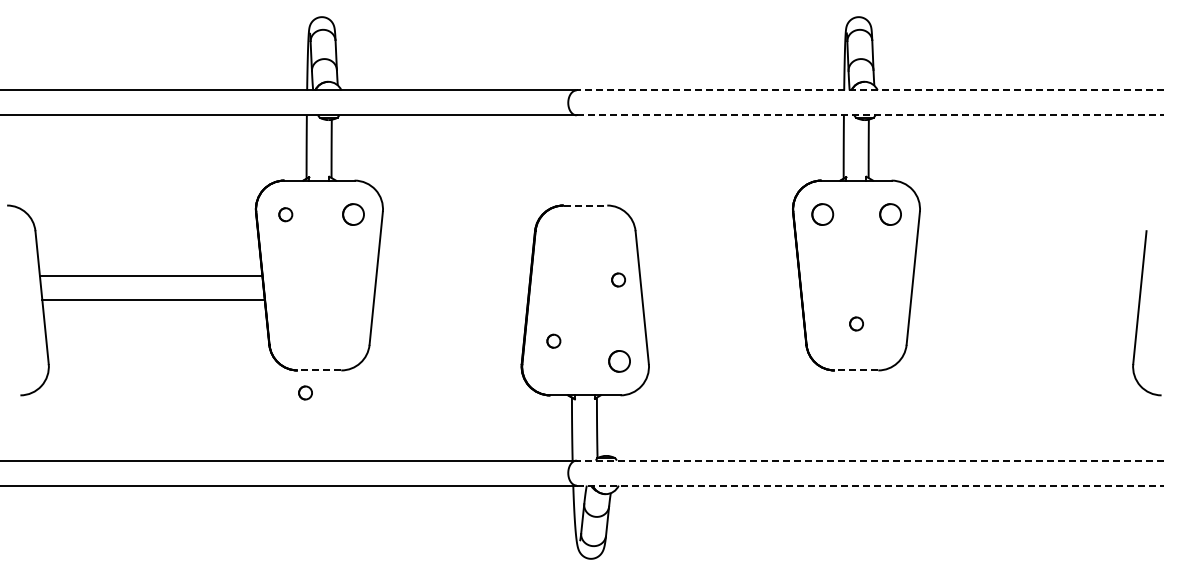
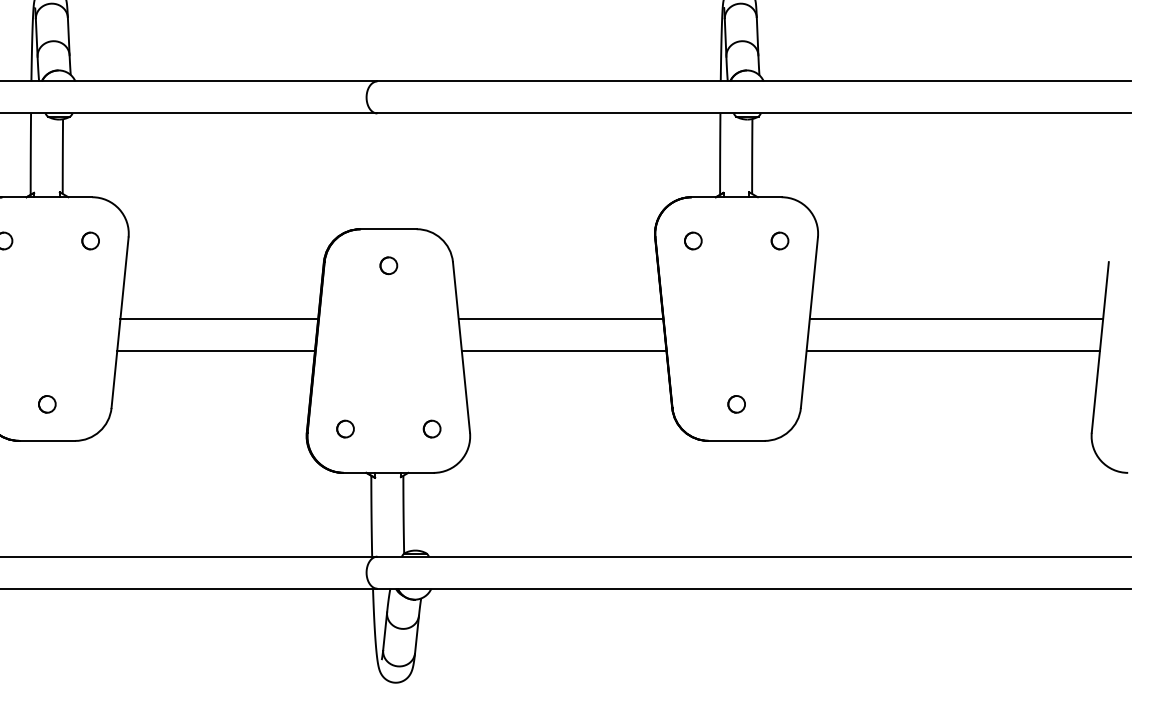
line: (870, 90) -> (754, 81), dashed -> solid
line: (870, 115) -> (754, 113), dashed -> solid
line: (585, 205) -> (388, 229), dashed -> solid
circle: (352, 214) -> (89, 240), size x0.62
circle: (822, 214) -> (692, 240), size x0.62
circle: (889, 214) -> (778, 240), size x0.62
line: (453, 275) -> (219, 319), added
line: (719, 275) -> (560, 319), added
line: (1027, 275) -> (956, 319), added
circle: (618, 279) -> (388, 265), moved
line: (450, 300) -> (215, 351), added
line: (721, 300) -> (563, 351), added
line: (1025, 300) -> (953, 351), added
circle: (856, 323) -> (736, 403), moved
circle: (553, 340) -> (345, 428), moved
circle: (618, 360) -> (431, 428), size x0.62
line: (319, 370) -> (47, 440), dashed -> solid
line: (856, 370) -> (736, 440), dashed -> solid
circle: (305, 392) -> (47, 403), moved
line: (870, 460) -> (754, 556), dashed -> solid
line: (870, 485) -> (754, 588), dashed -> solid

